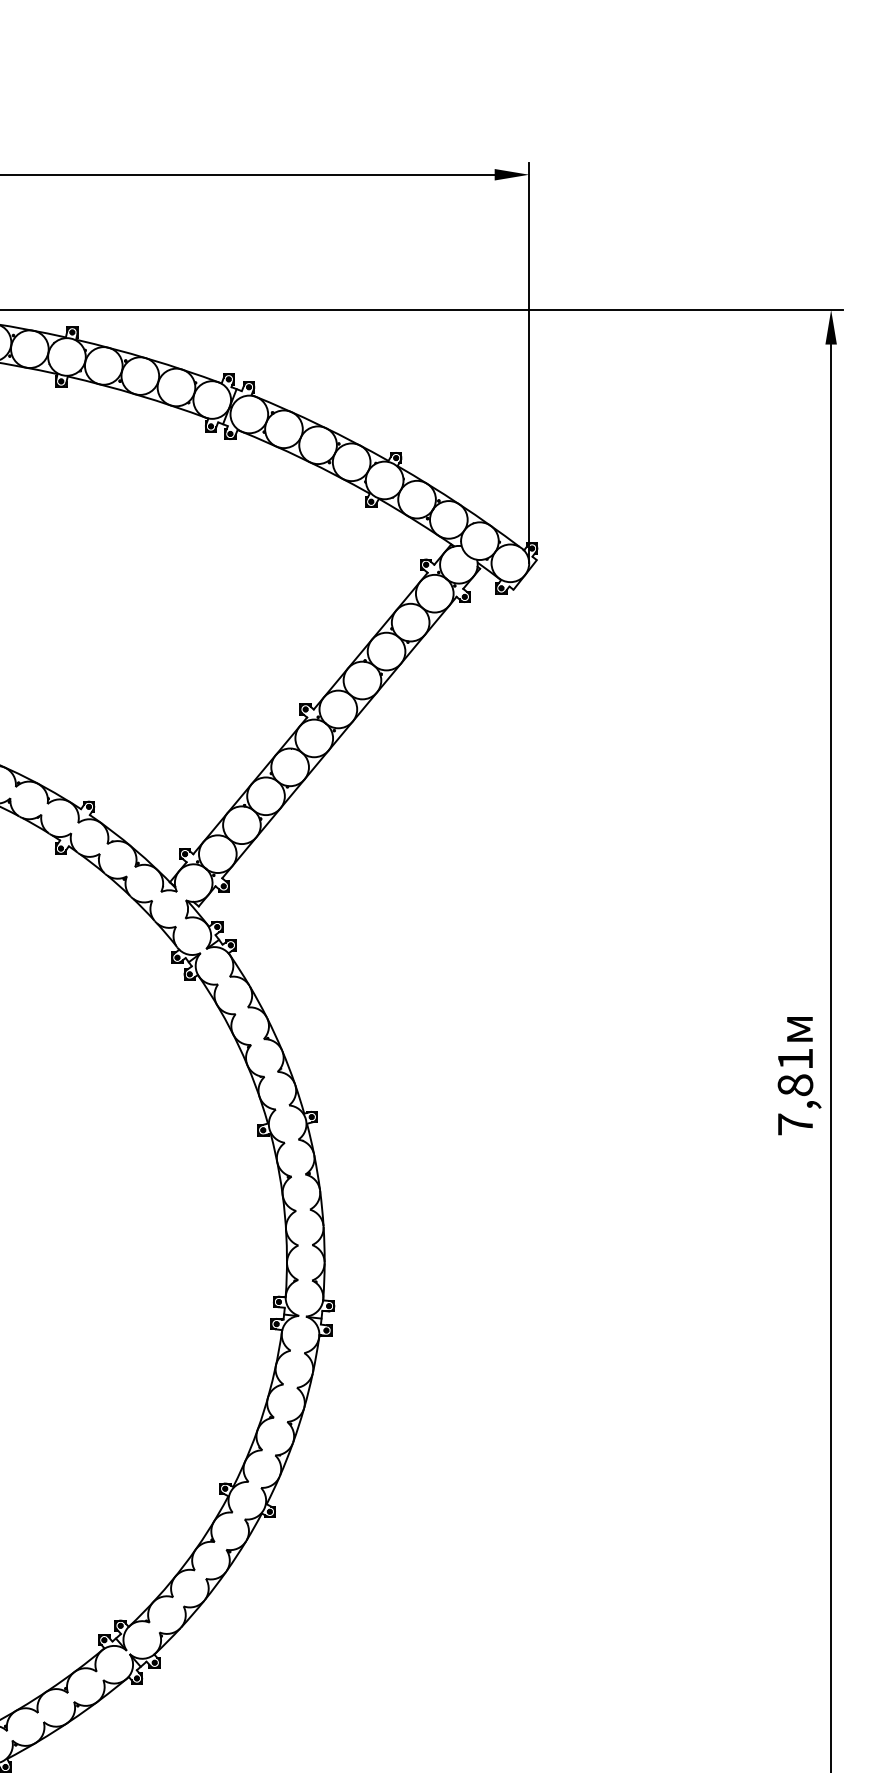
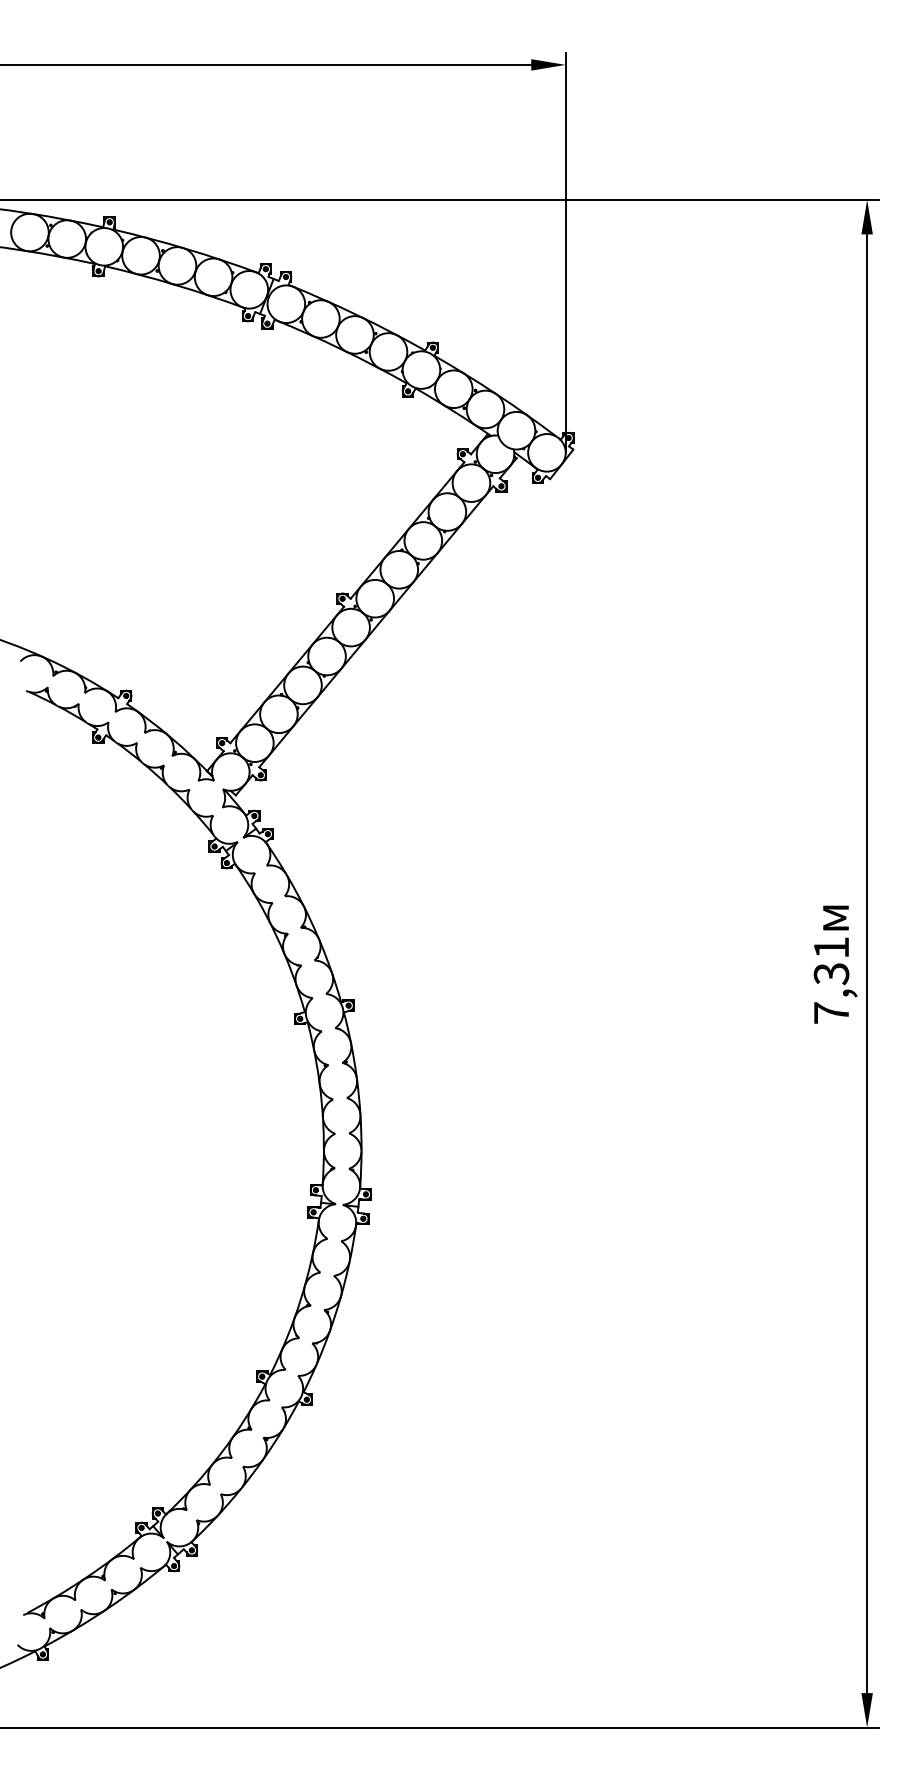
text: (795, 1085) -> (831, 974), 7,81 -> 7,31

